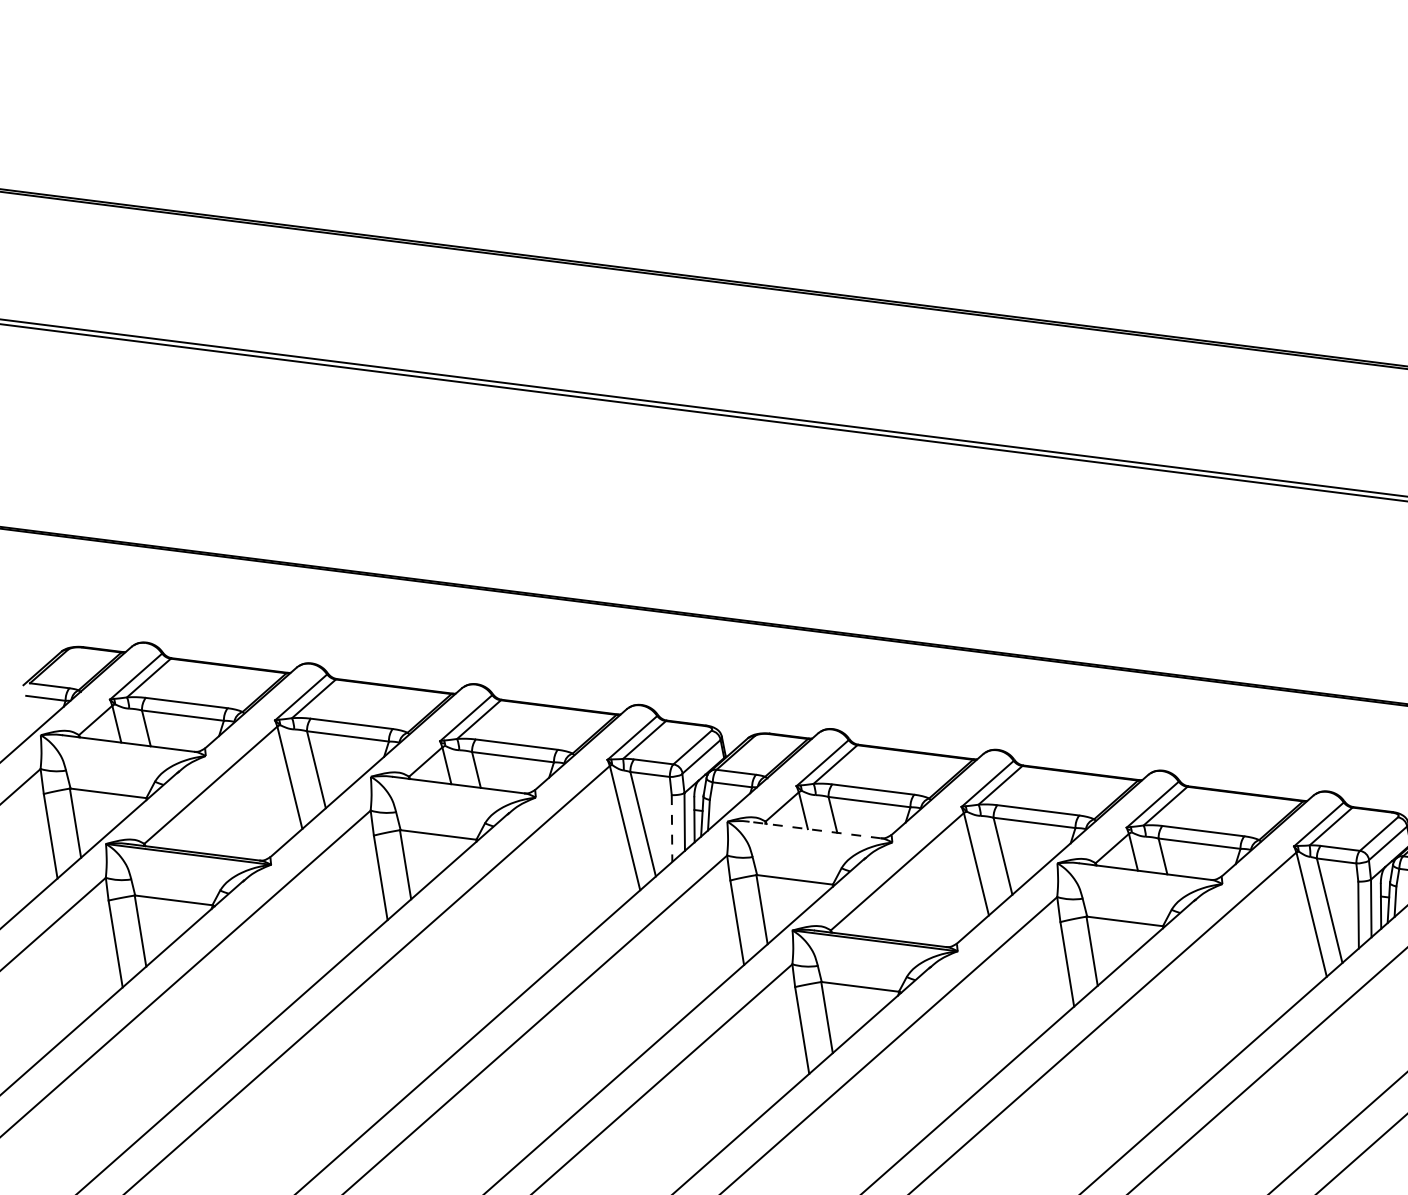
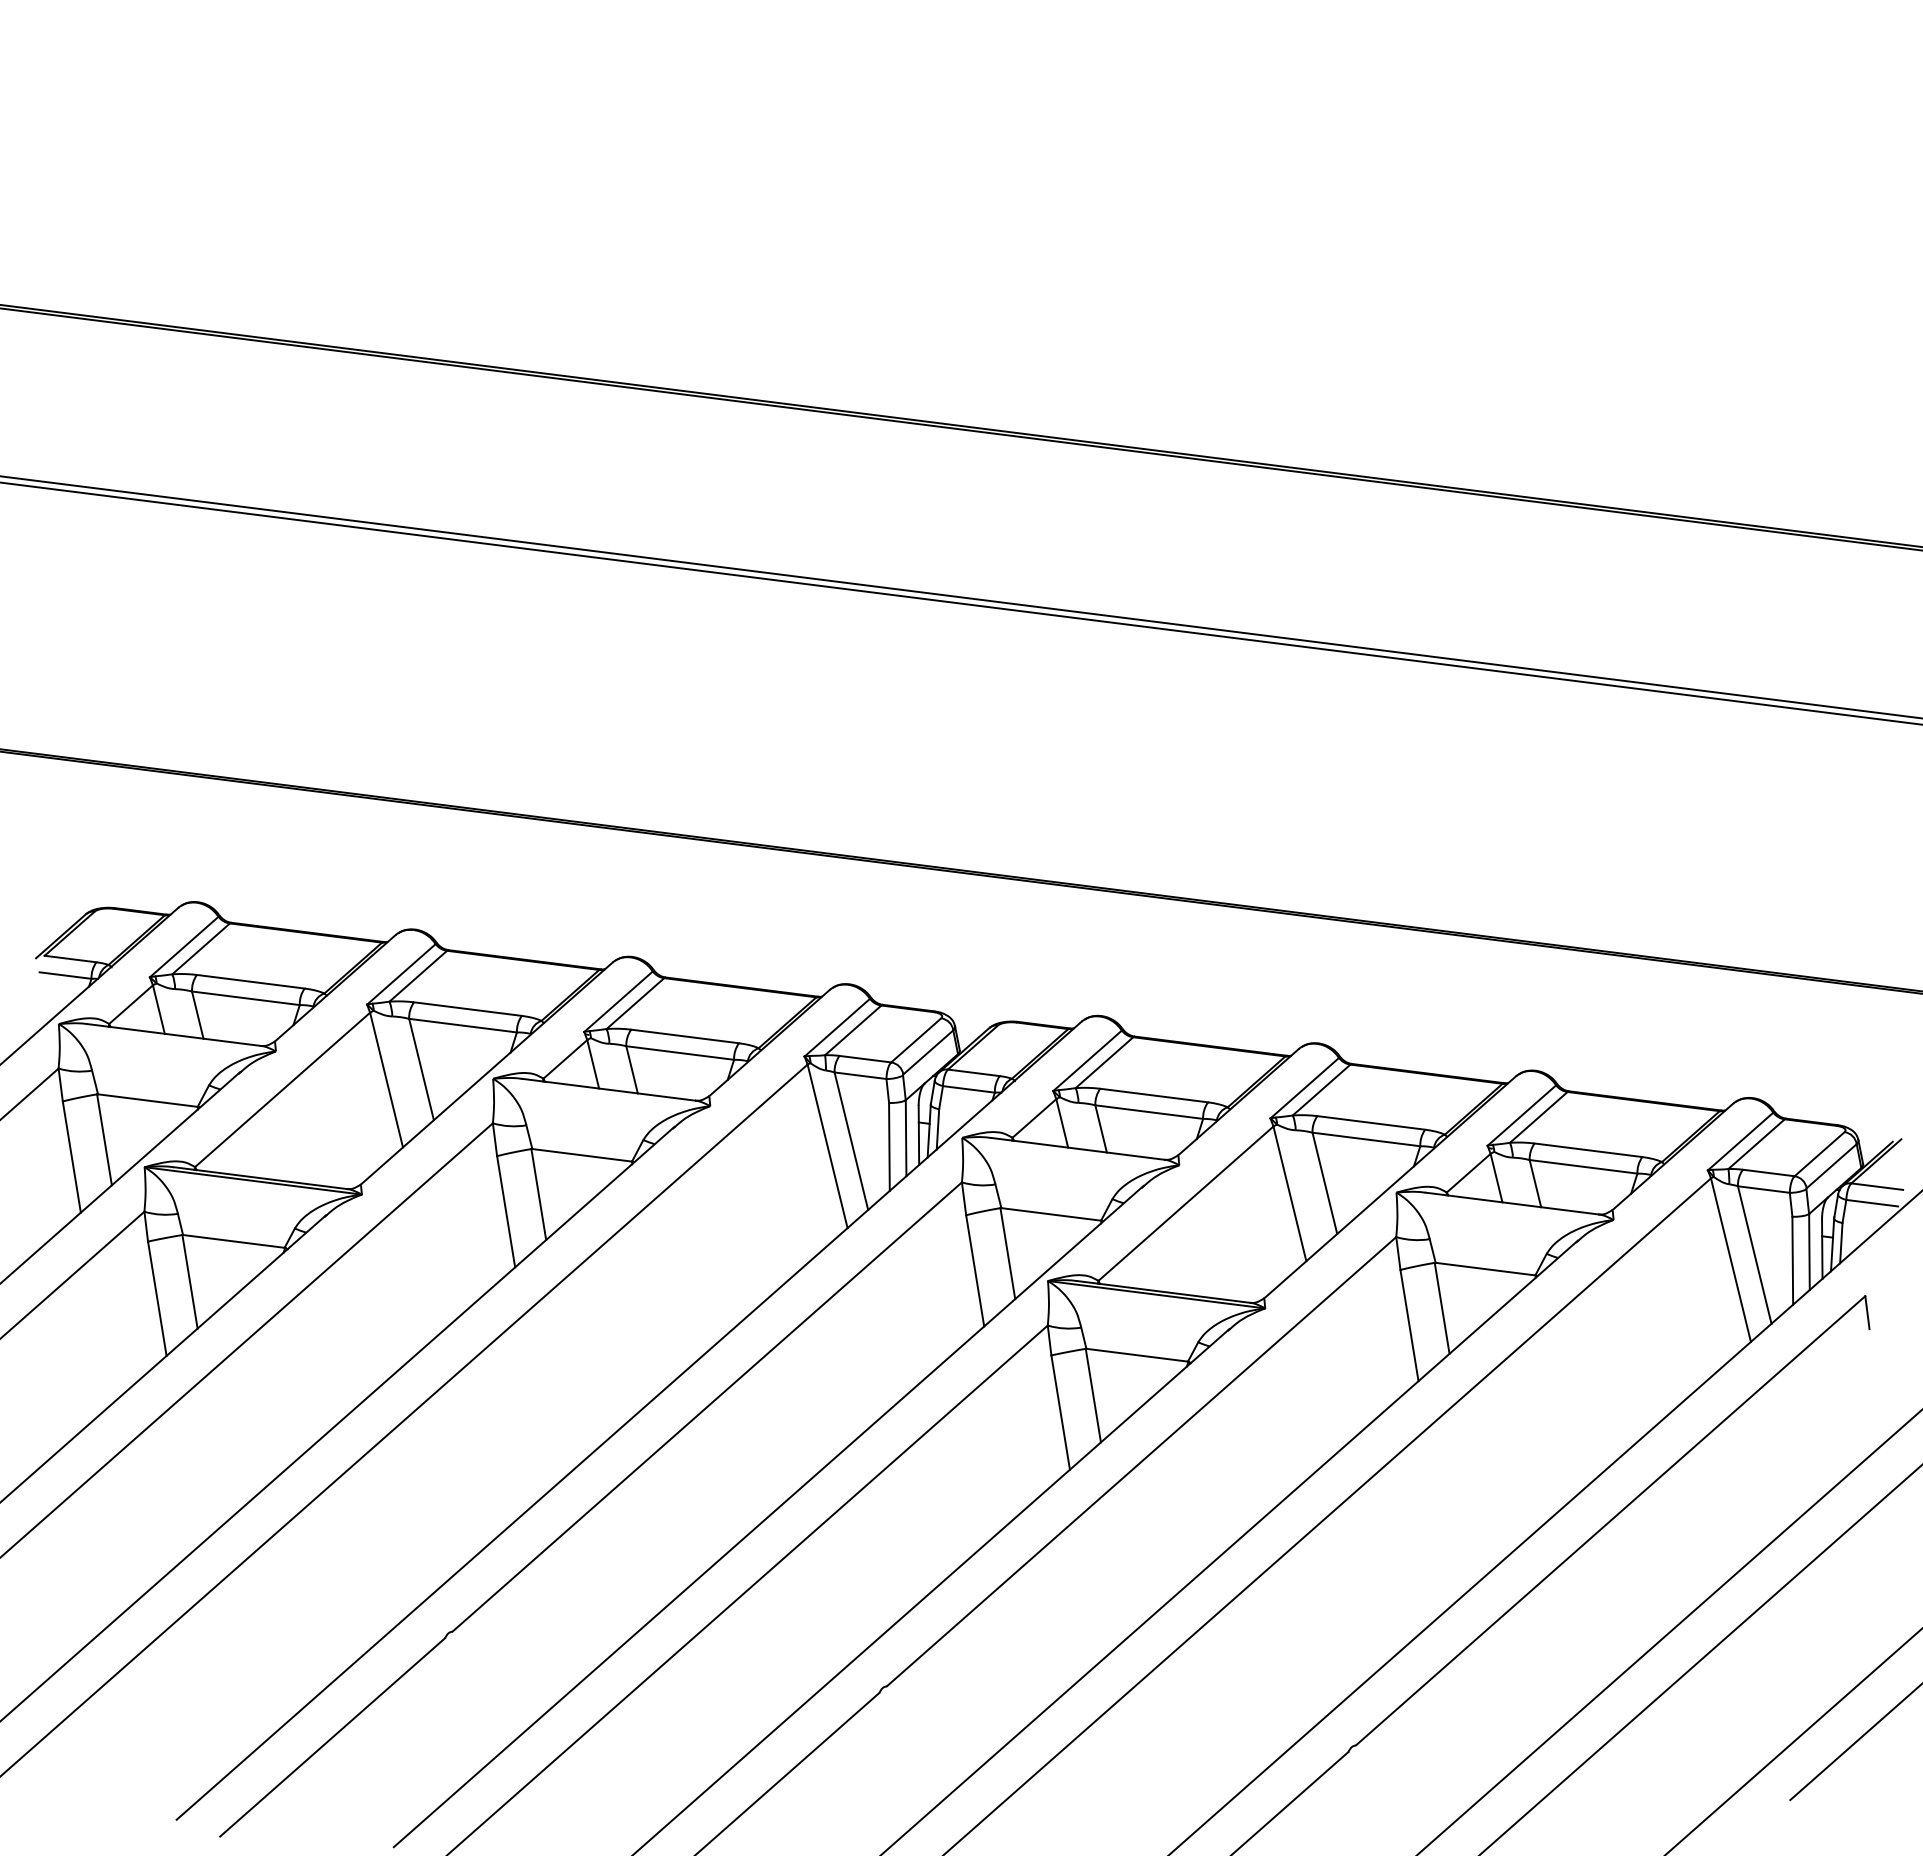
line: (672, 828) -> (889, 1146), dashed -> solid
line: (814, 829) -> (1077, 1148), dashed -> solid

